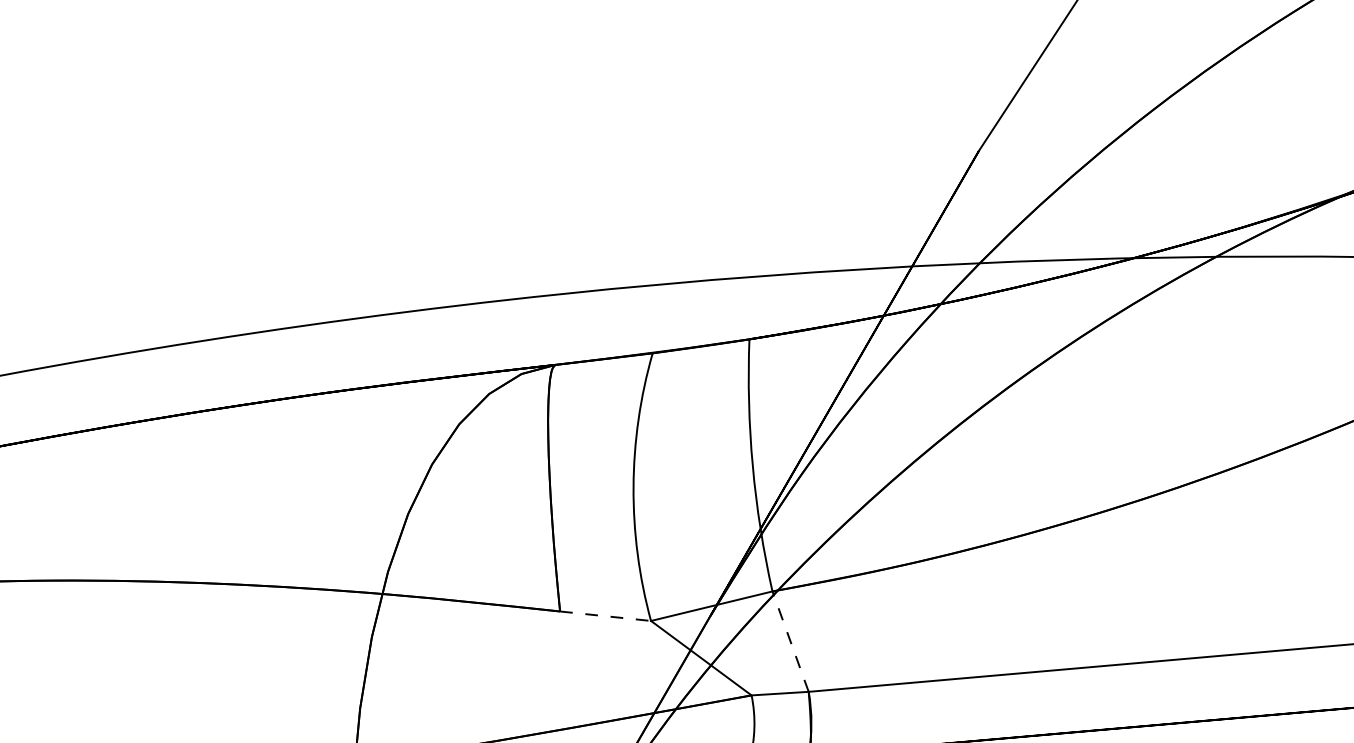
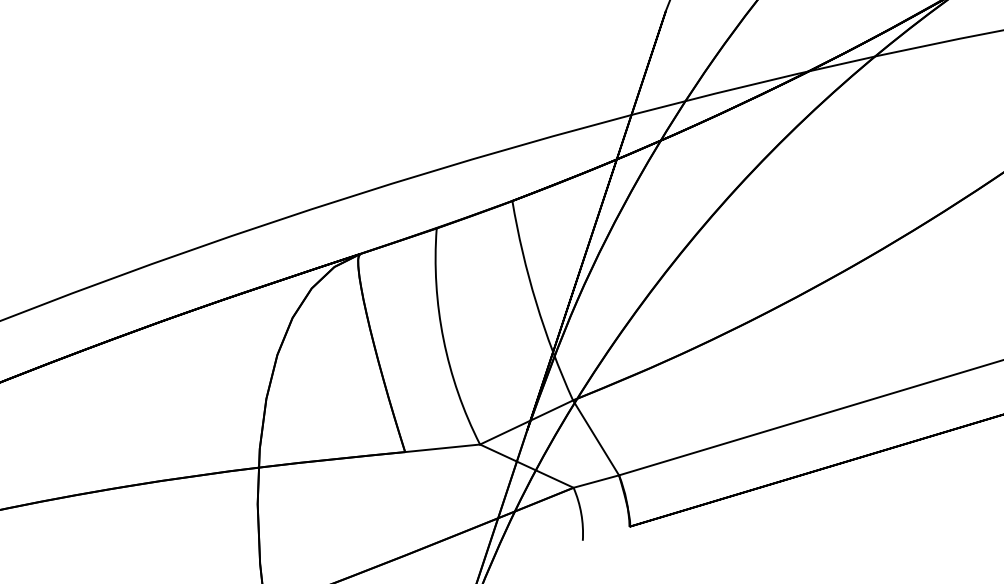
line: (605, 616) -> (442, 448), dashed -> solid
line: (790, 641) -> (595, 437), dashed -> solid

